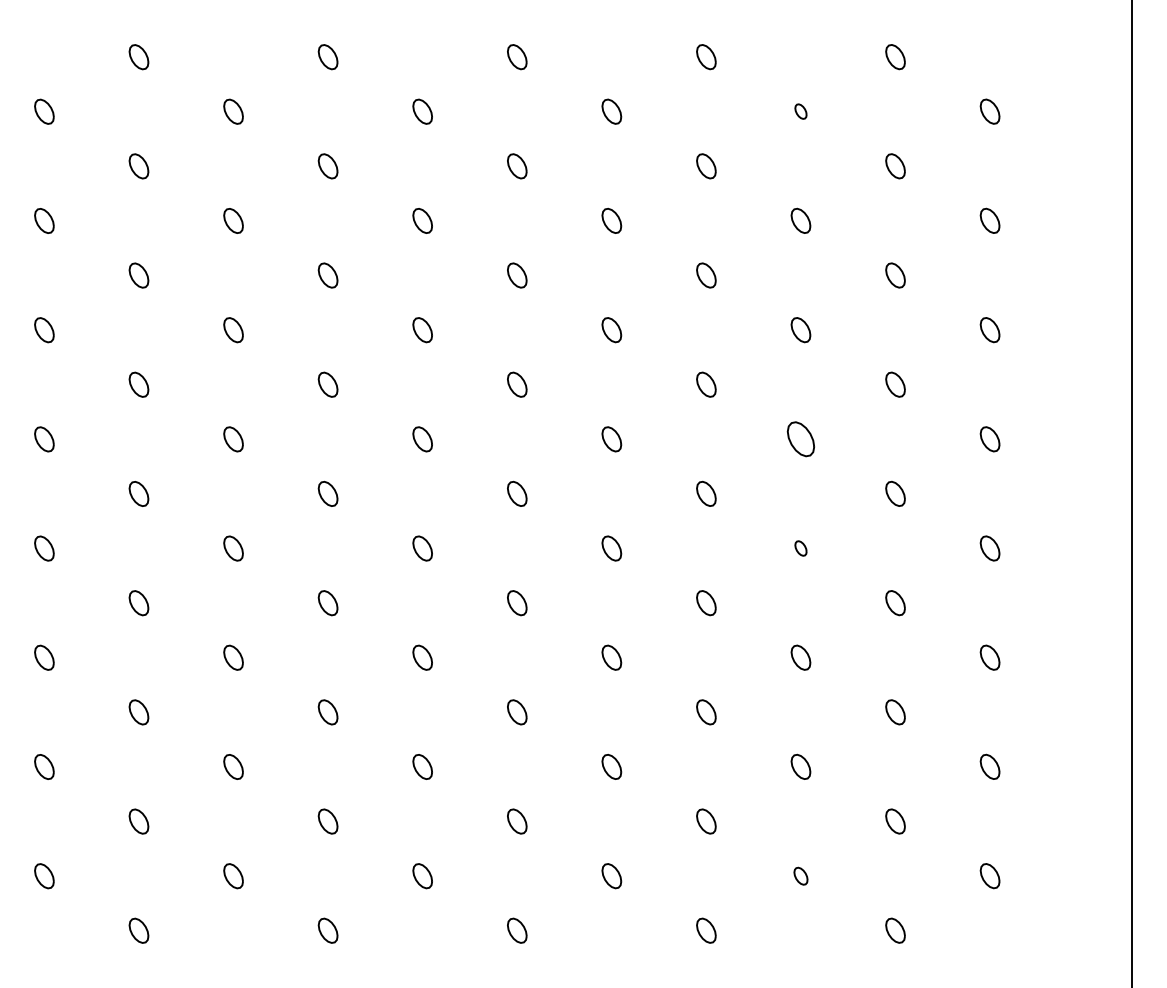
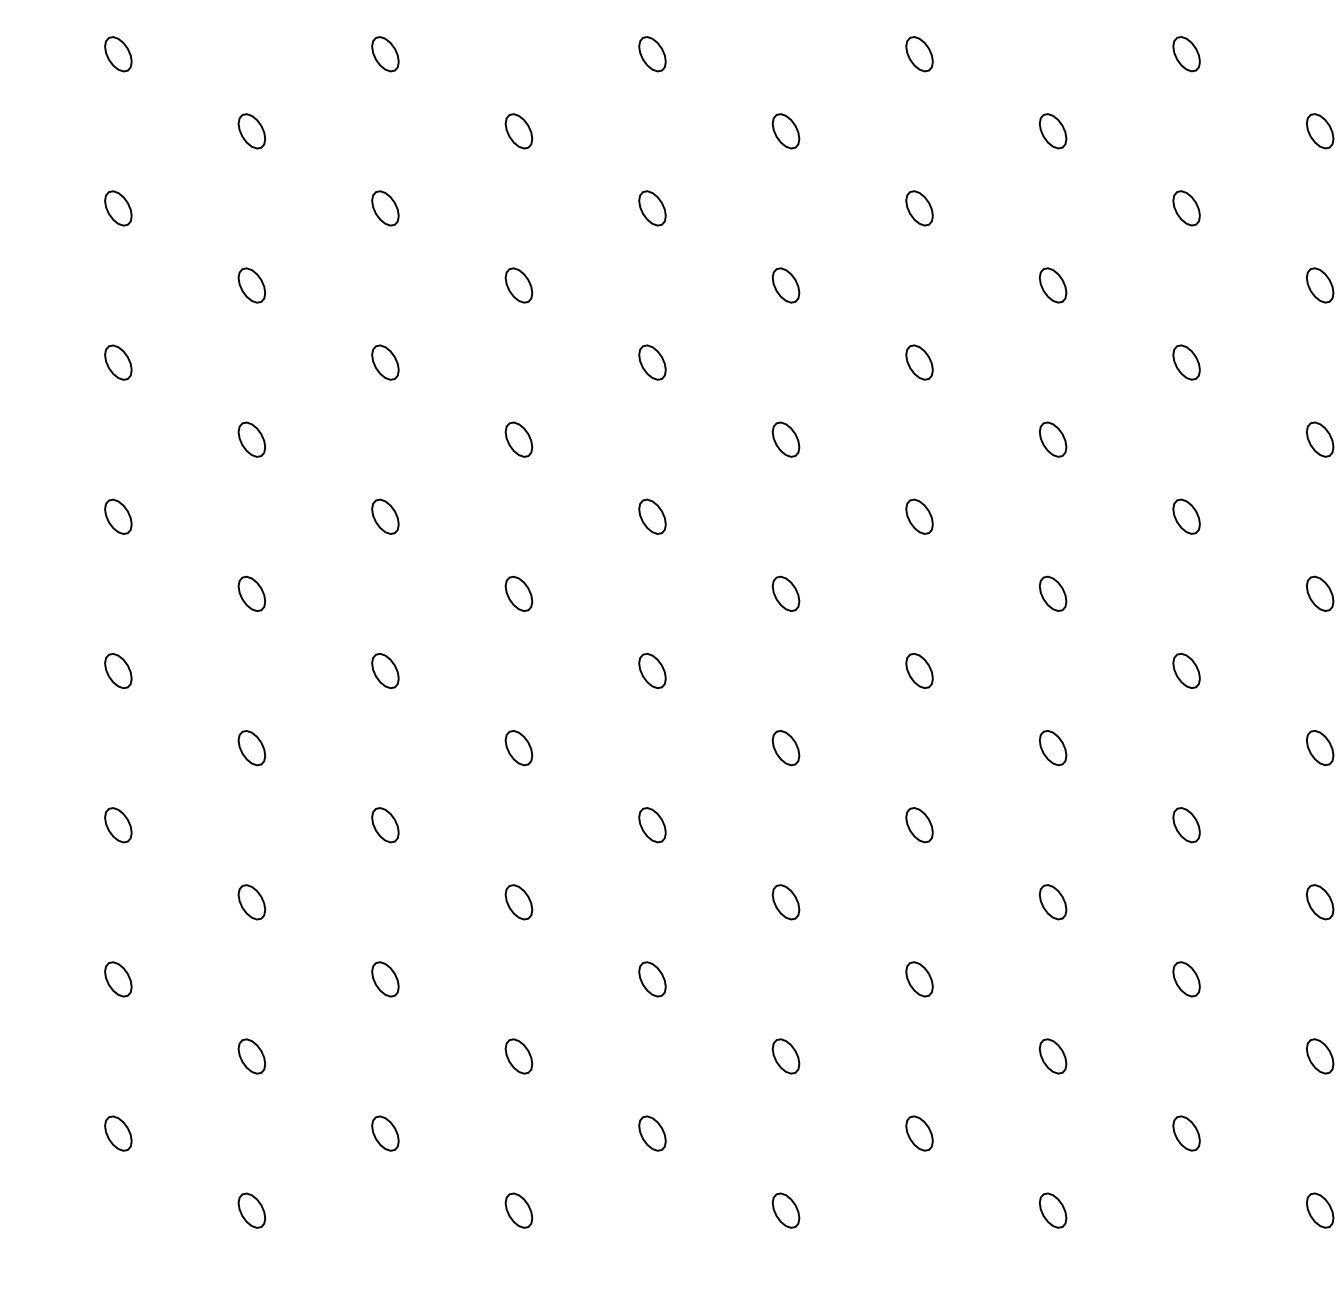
part: (800, 111) -> (1185, 53), size x1.67
part: (800, 439) -> (1185, 516), size x0.71
part: (800, 548) -> (1185, 670), size x1.67
part: (800, 876) -> (1185, 1134), size x1.43

